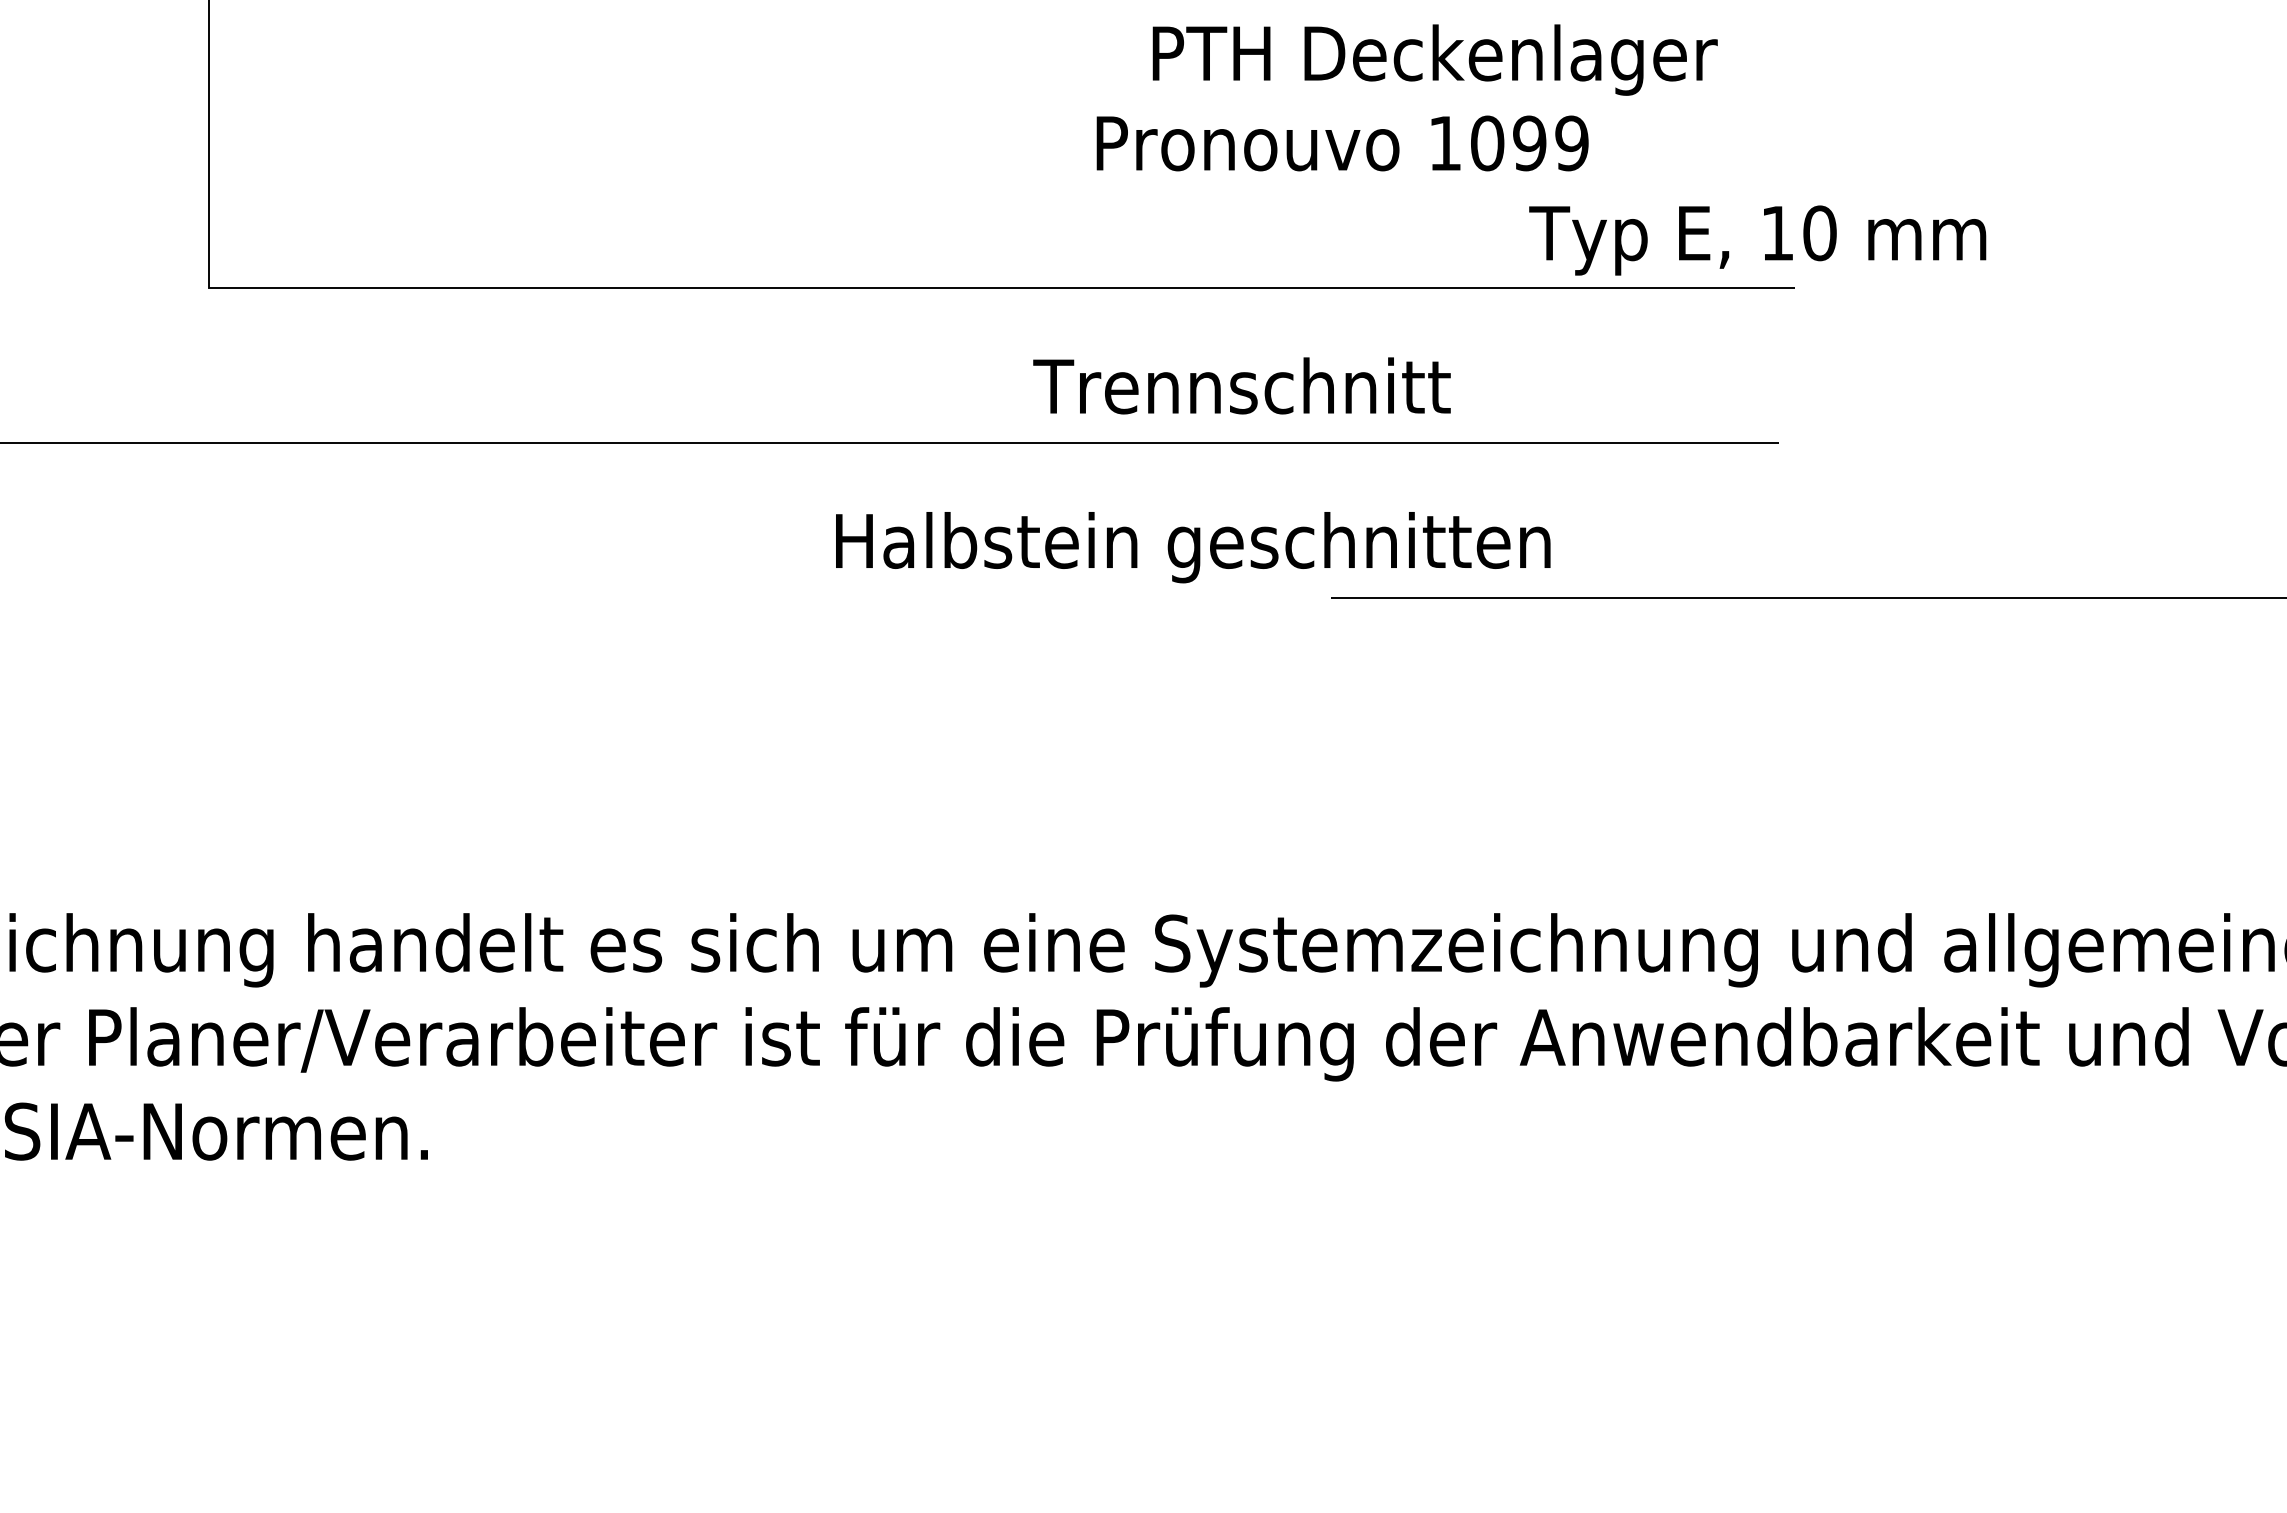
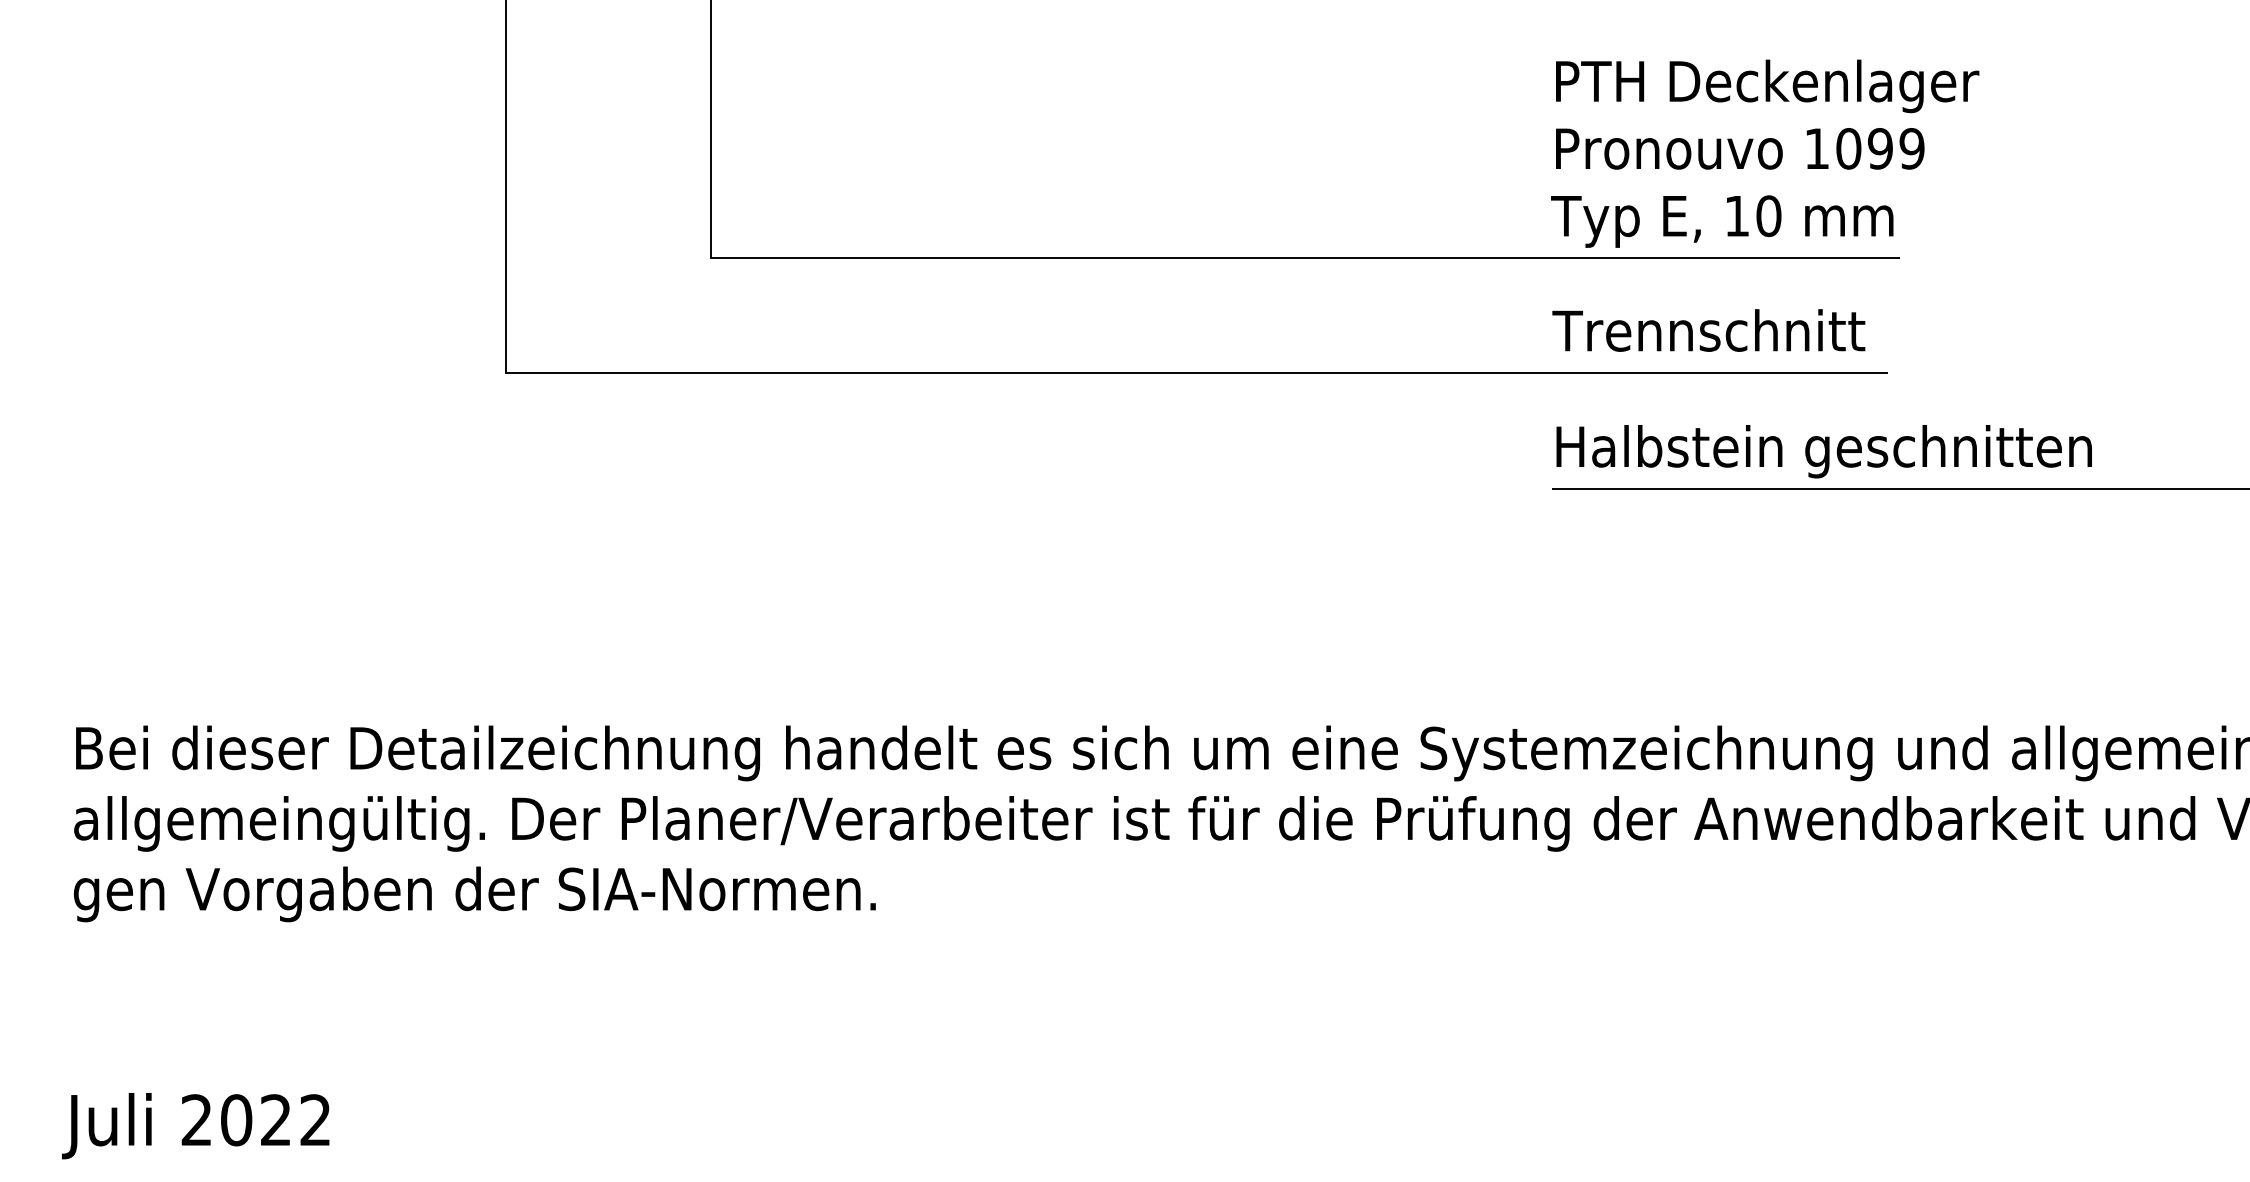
text: (1435, 60) -> (1767, 86), moved
text: (1342, 143) -> (1740, 148), moved
text: (1758, 240) -> (1722, 221), moved
text: (1241, 385) -> (1708, 330), moved
text: (1192, 547) -> (1823, 451), moved

